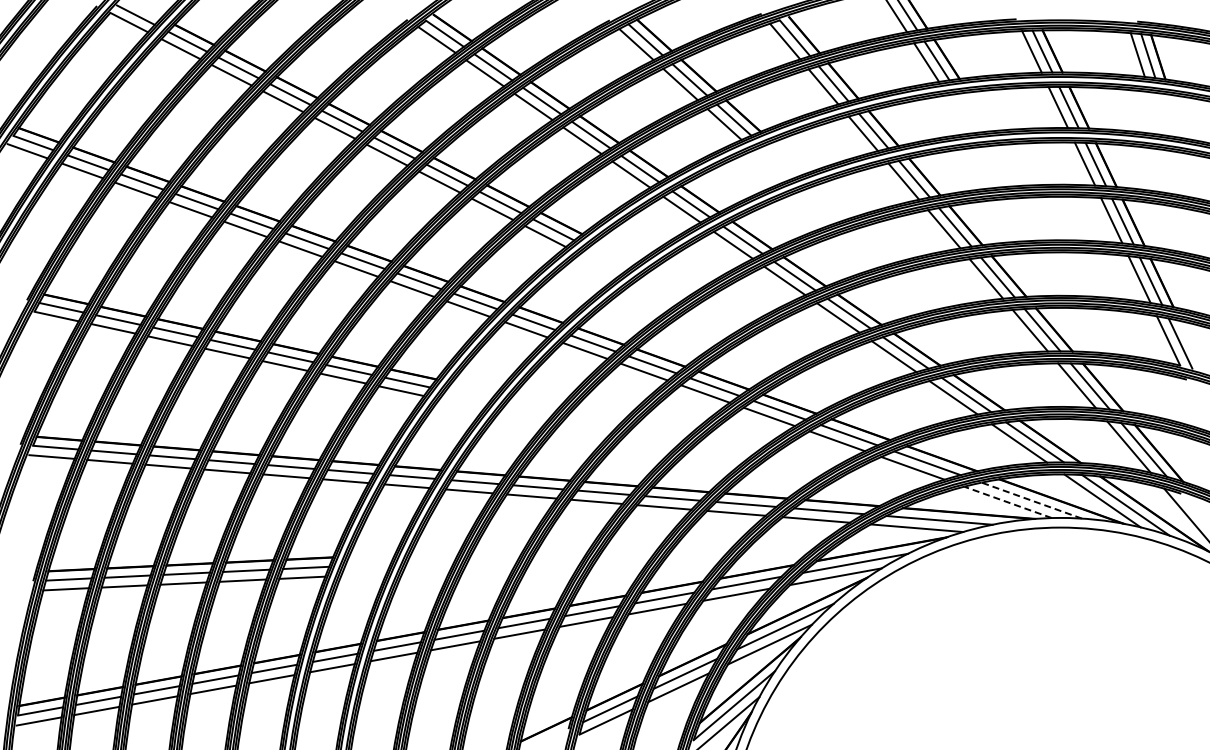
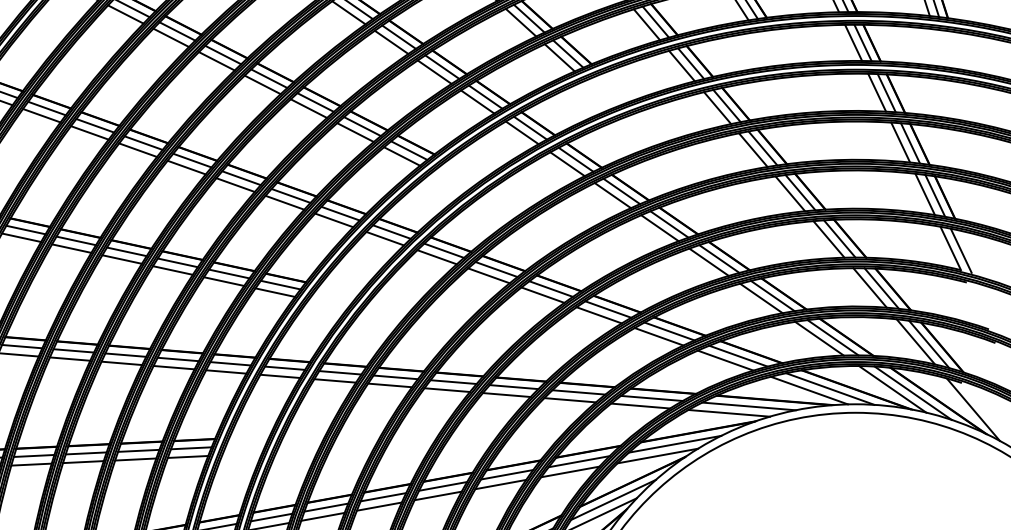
line: (1031, 500) -> (830, 388), dashed -> solid
line: (1007, 502) -> (808, 390), dashed -> solid

